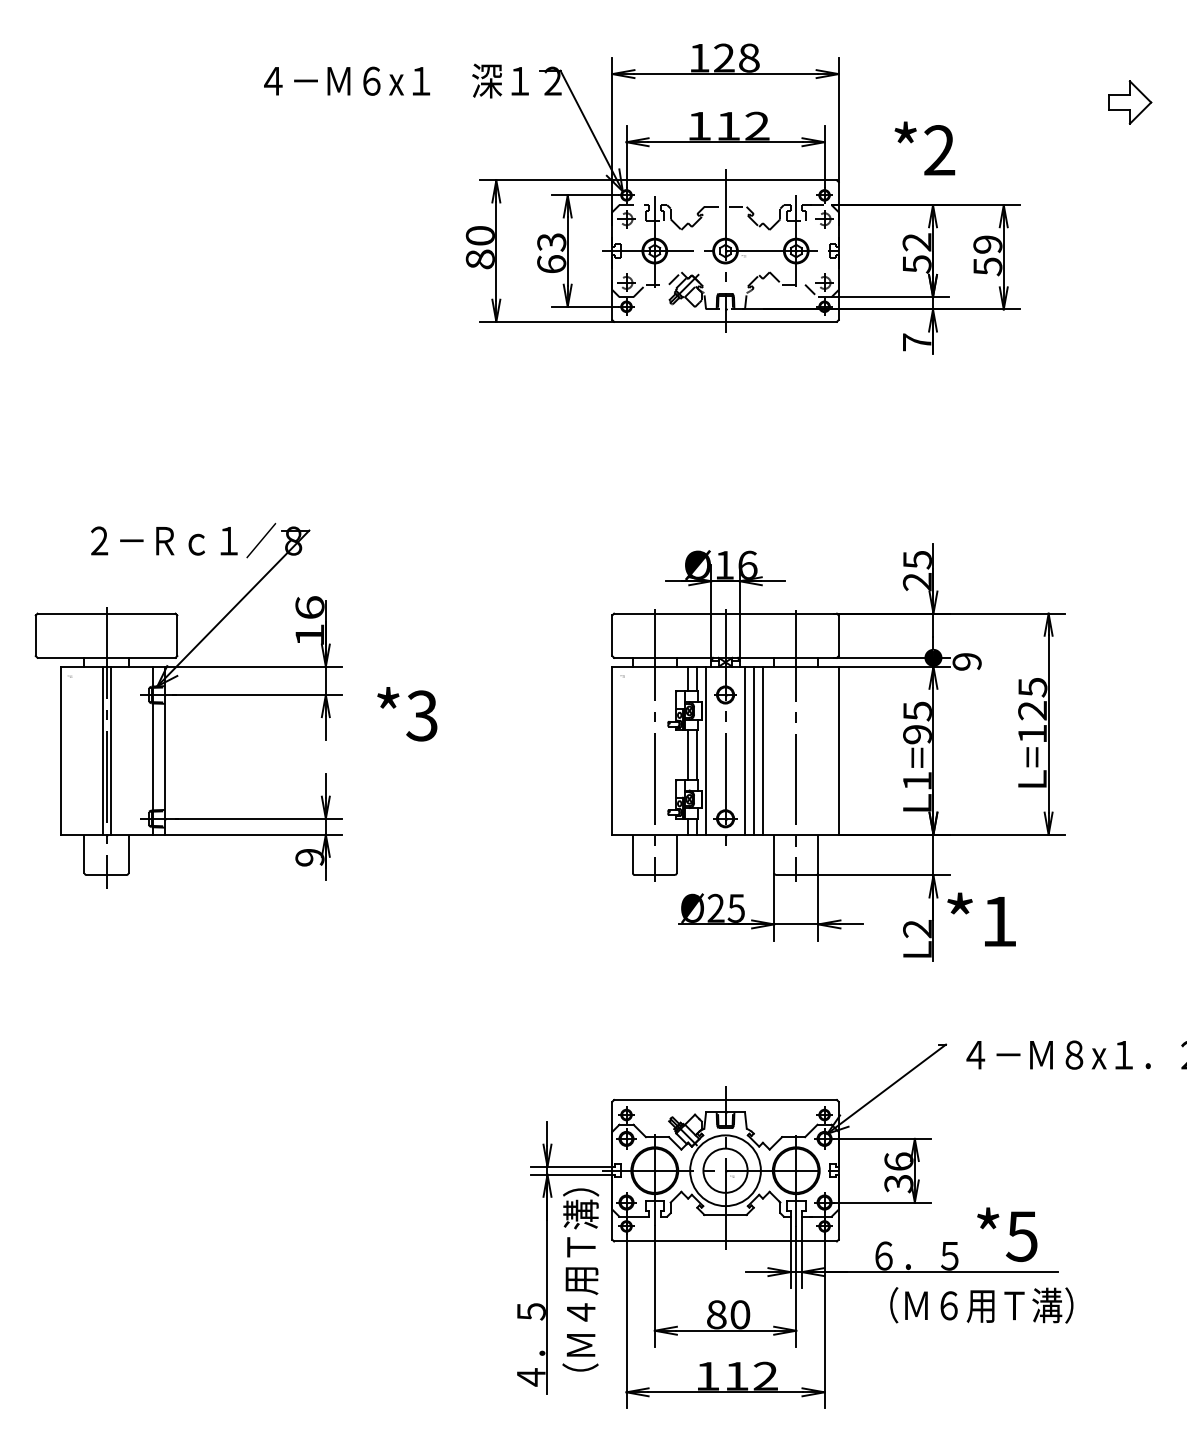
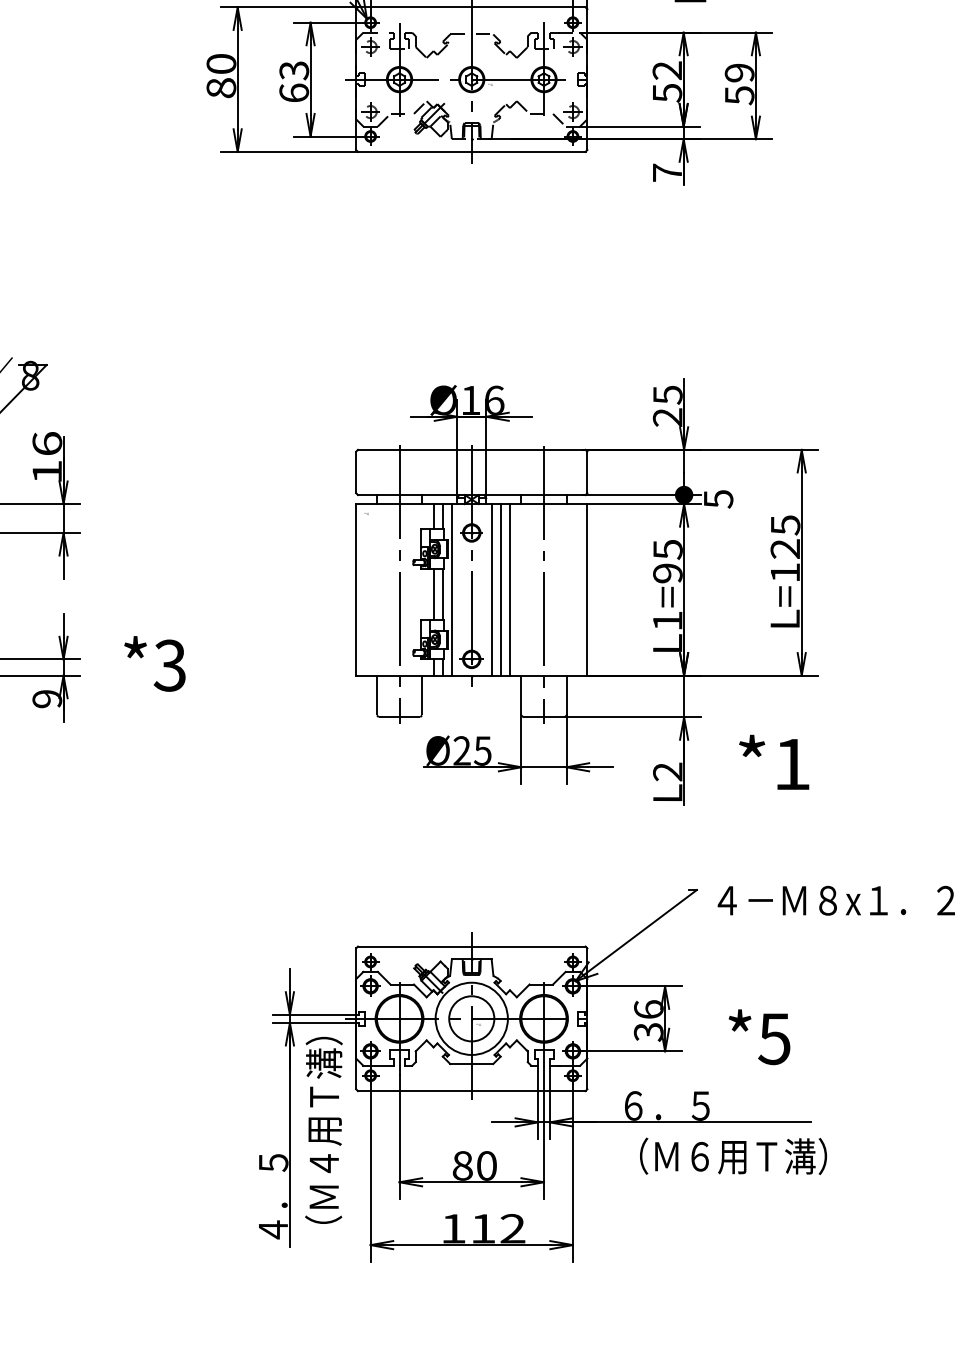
text: (966, 662) -> (717, 499), 9 -> 5
text: (407, 714) -> (155, 664), moved
text: (981, 919) -> (774, 762), moved
text: (1007, 1234) -> (759, 1036), moved

